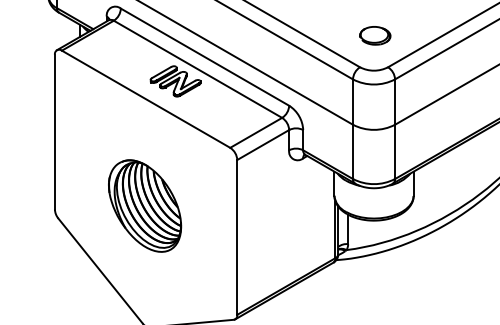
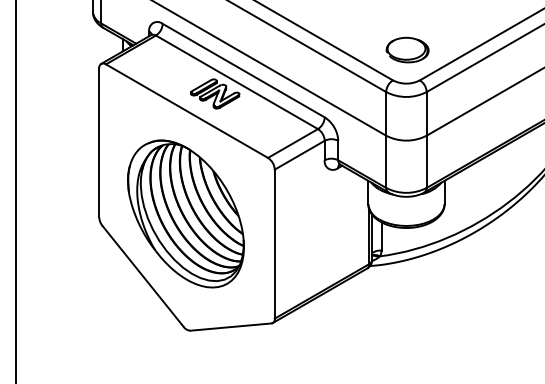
part: (375, 35) -> (407, 49), size x1.43
part: (144, 205) -> (185, 213), size x1.67

